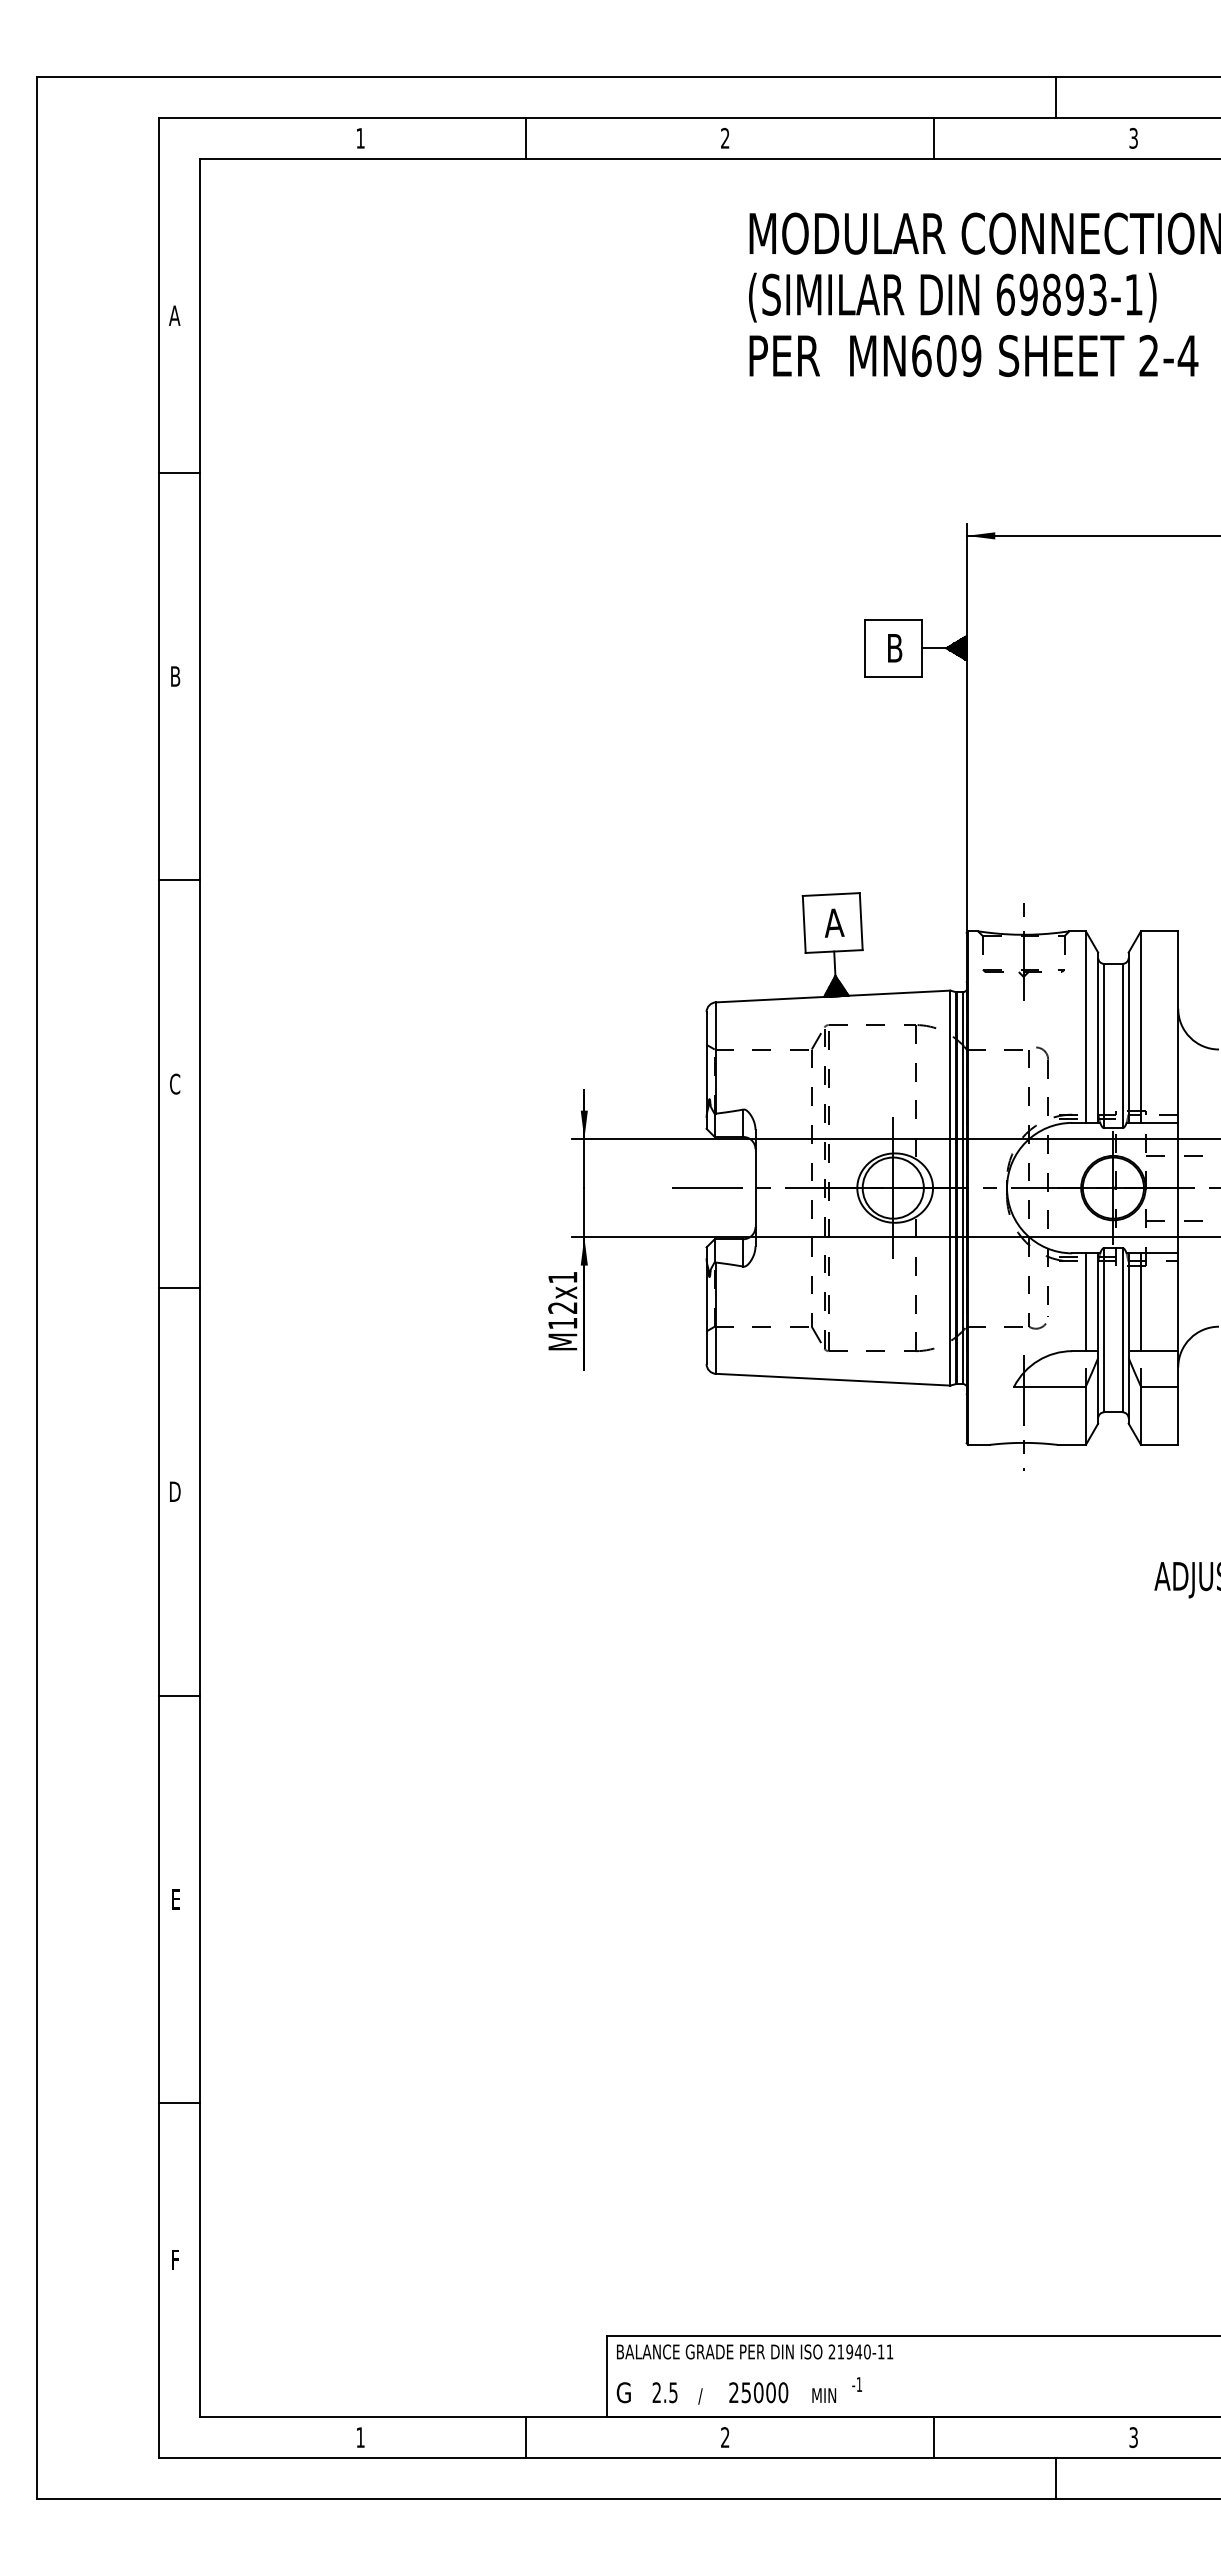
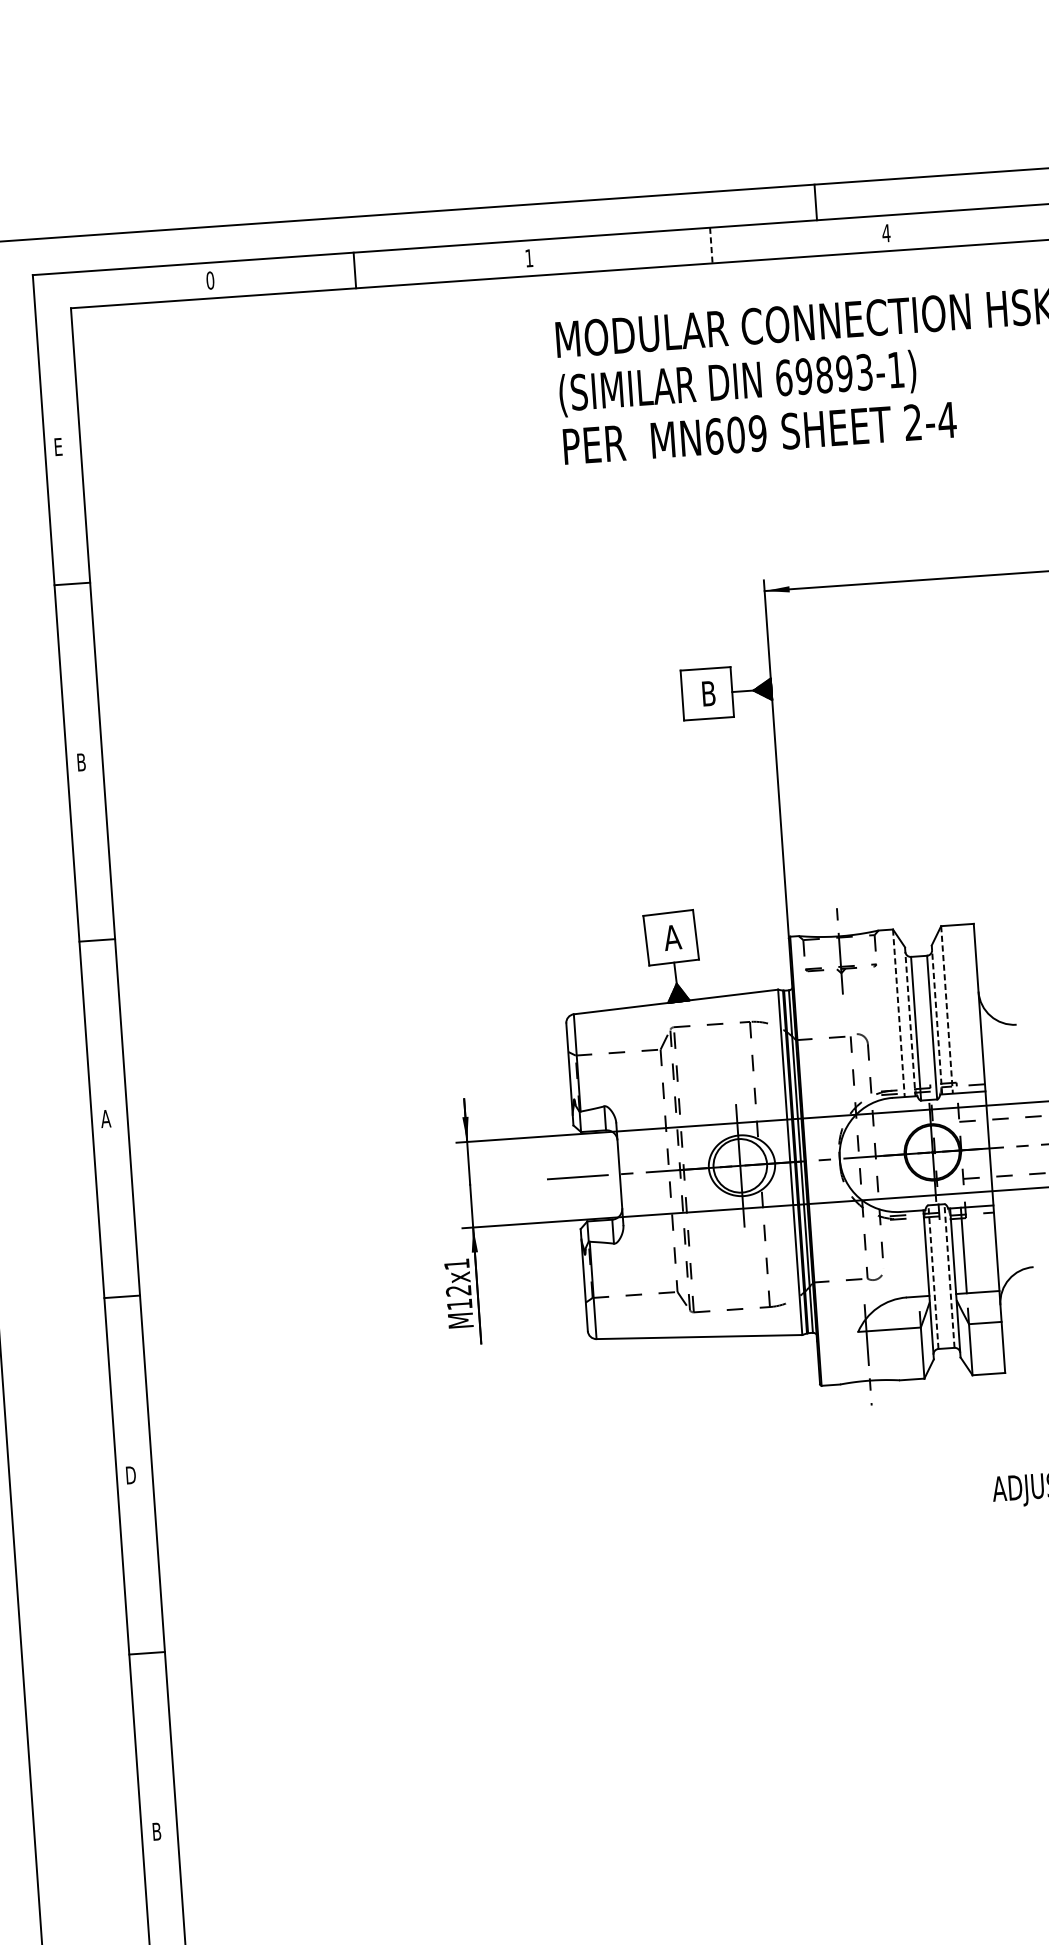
text: (725, 137) -> (529, 257), 2 -> 1
text: (1133, 137) -> (886, 232), 3 -> 4
text: (360, 138) -> (210, 280), 1 -> 0
line: (933, 138) -> (711, 245), solid -> dashed
text: (174, 315) -> (58, 446), A -> E
line: (1085, 1027) -> (898, 1013), solid -> dashed
line: (1140, 1027) -> (946, 1010), solid -> dashed
line: (1128, 1037) -> (936, 1019), solid -> dashed
line: (1098, 1038) -> (910, 1022), solid -> dashed
text: (174, 1083) -> (105, 1118), C -> A
line: (1085, 1302) -> (915, 1254), removed
line: (1104, 1329) -> (933, 1276), solid -> dashed
line: (1122, 1329) -> (949, 1275), solid -> dashed
text: (175, 1899) -> (156, 1831), E -> B

